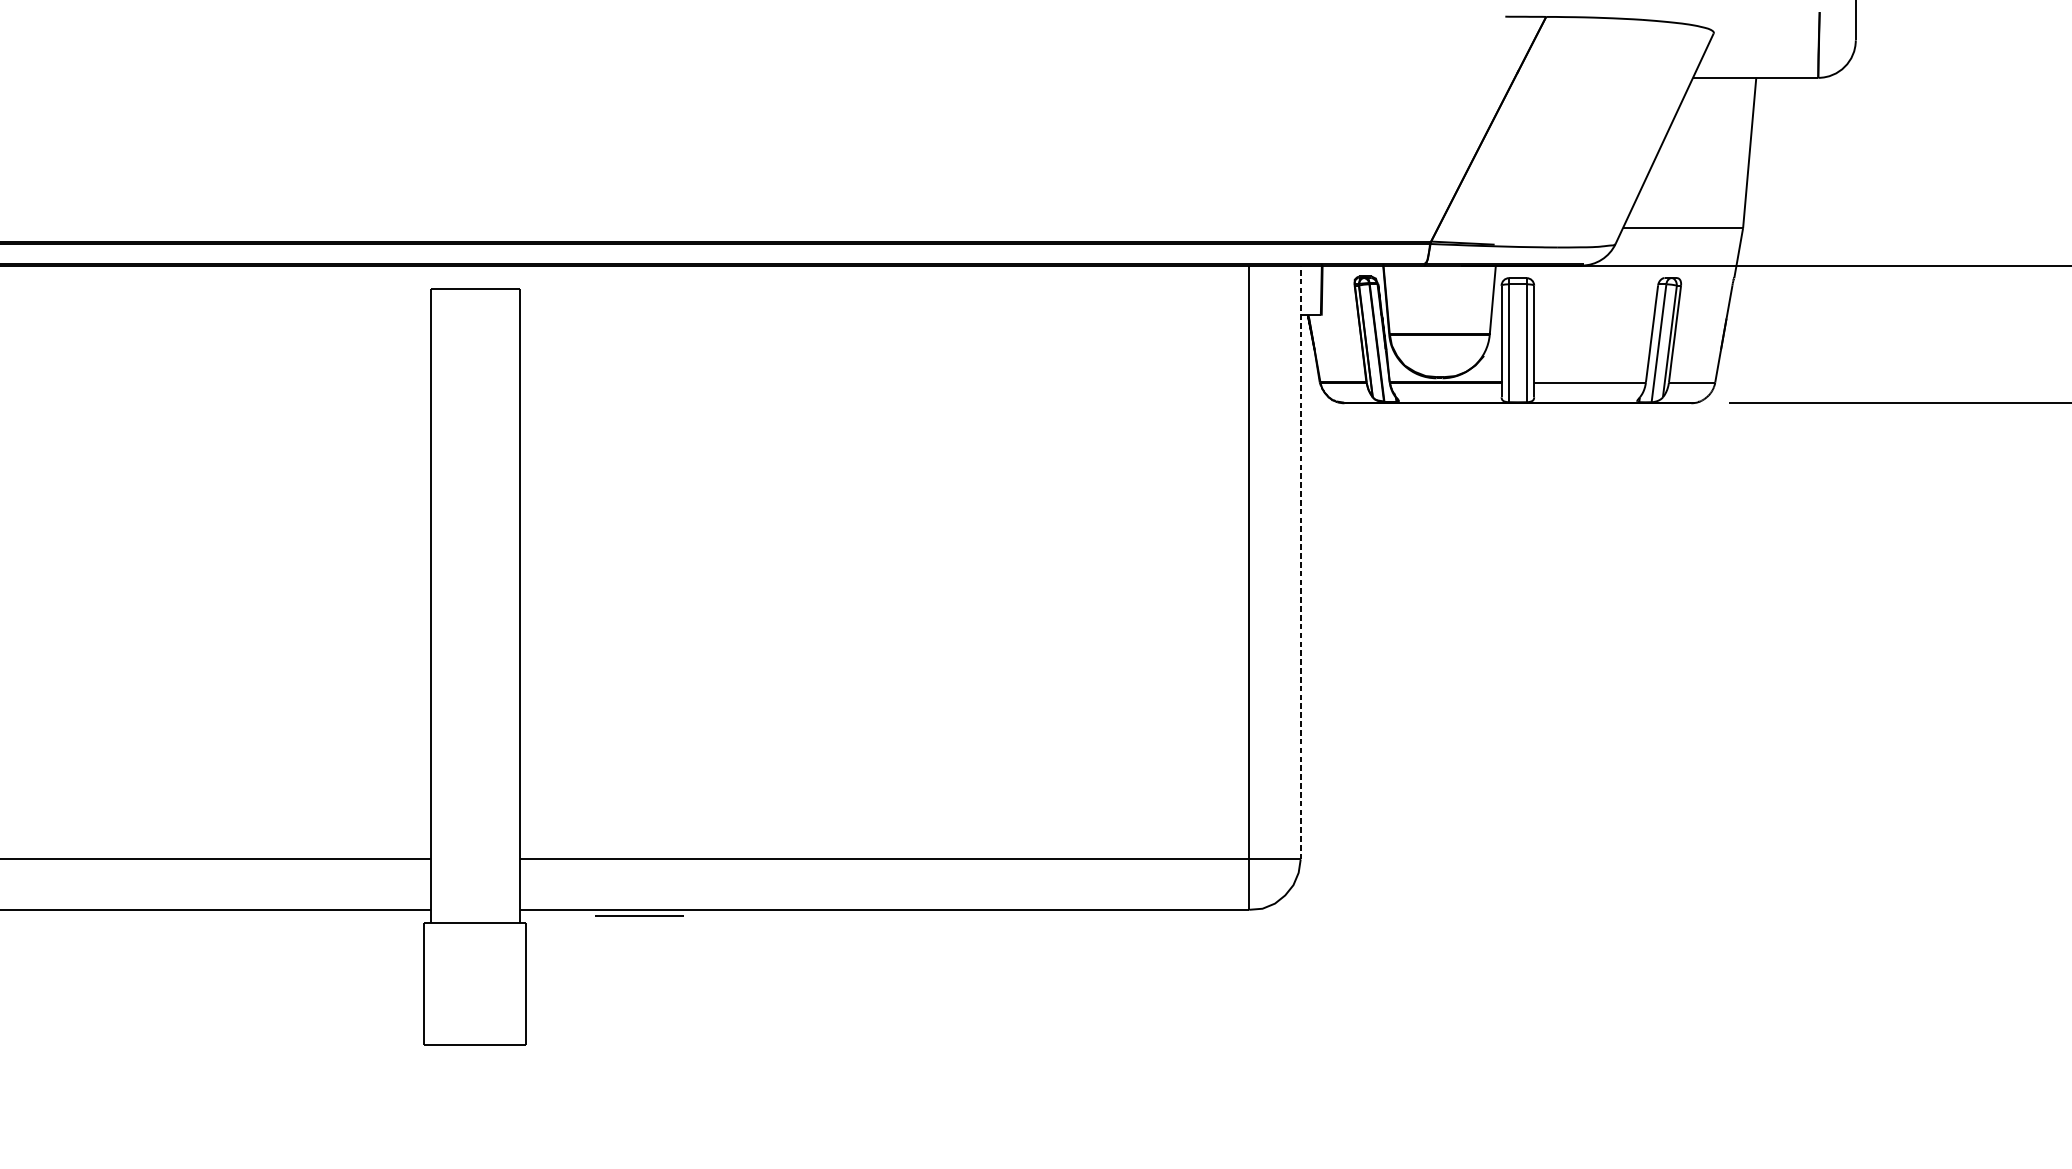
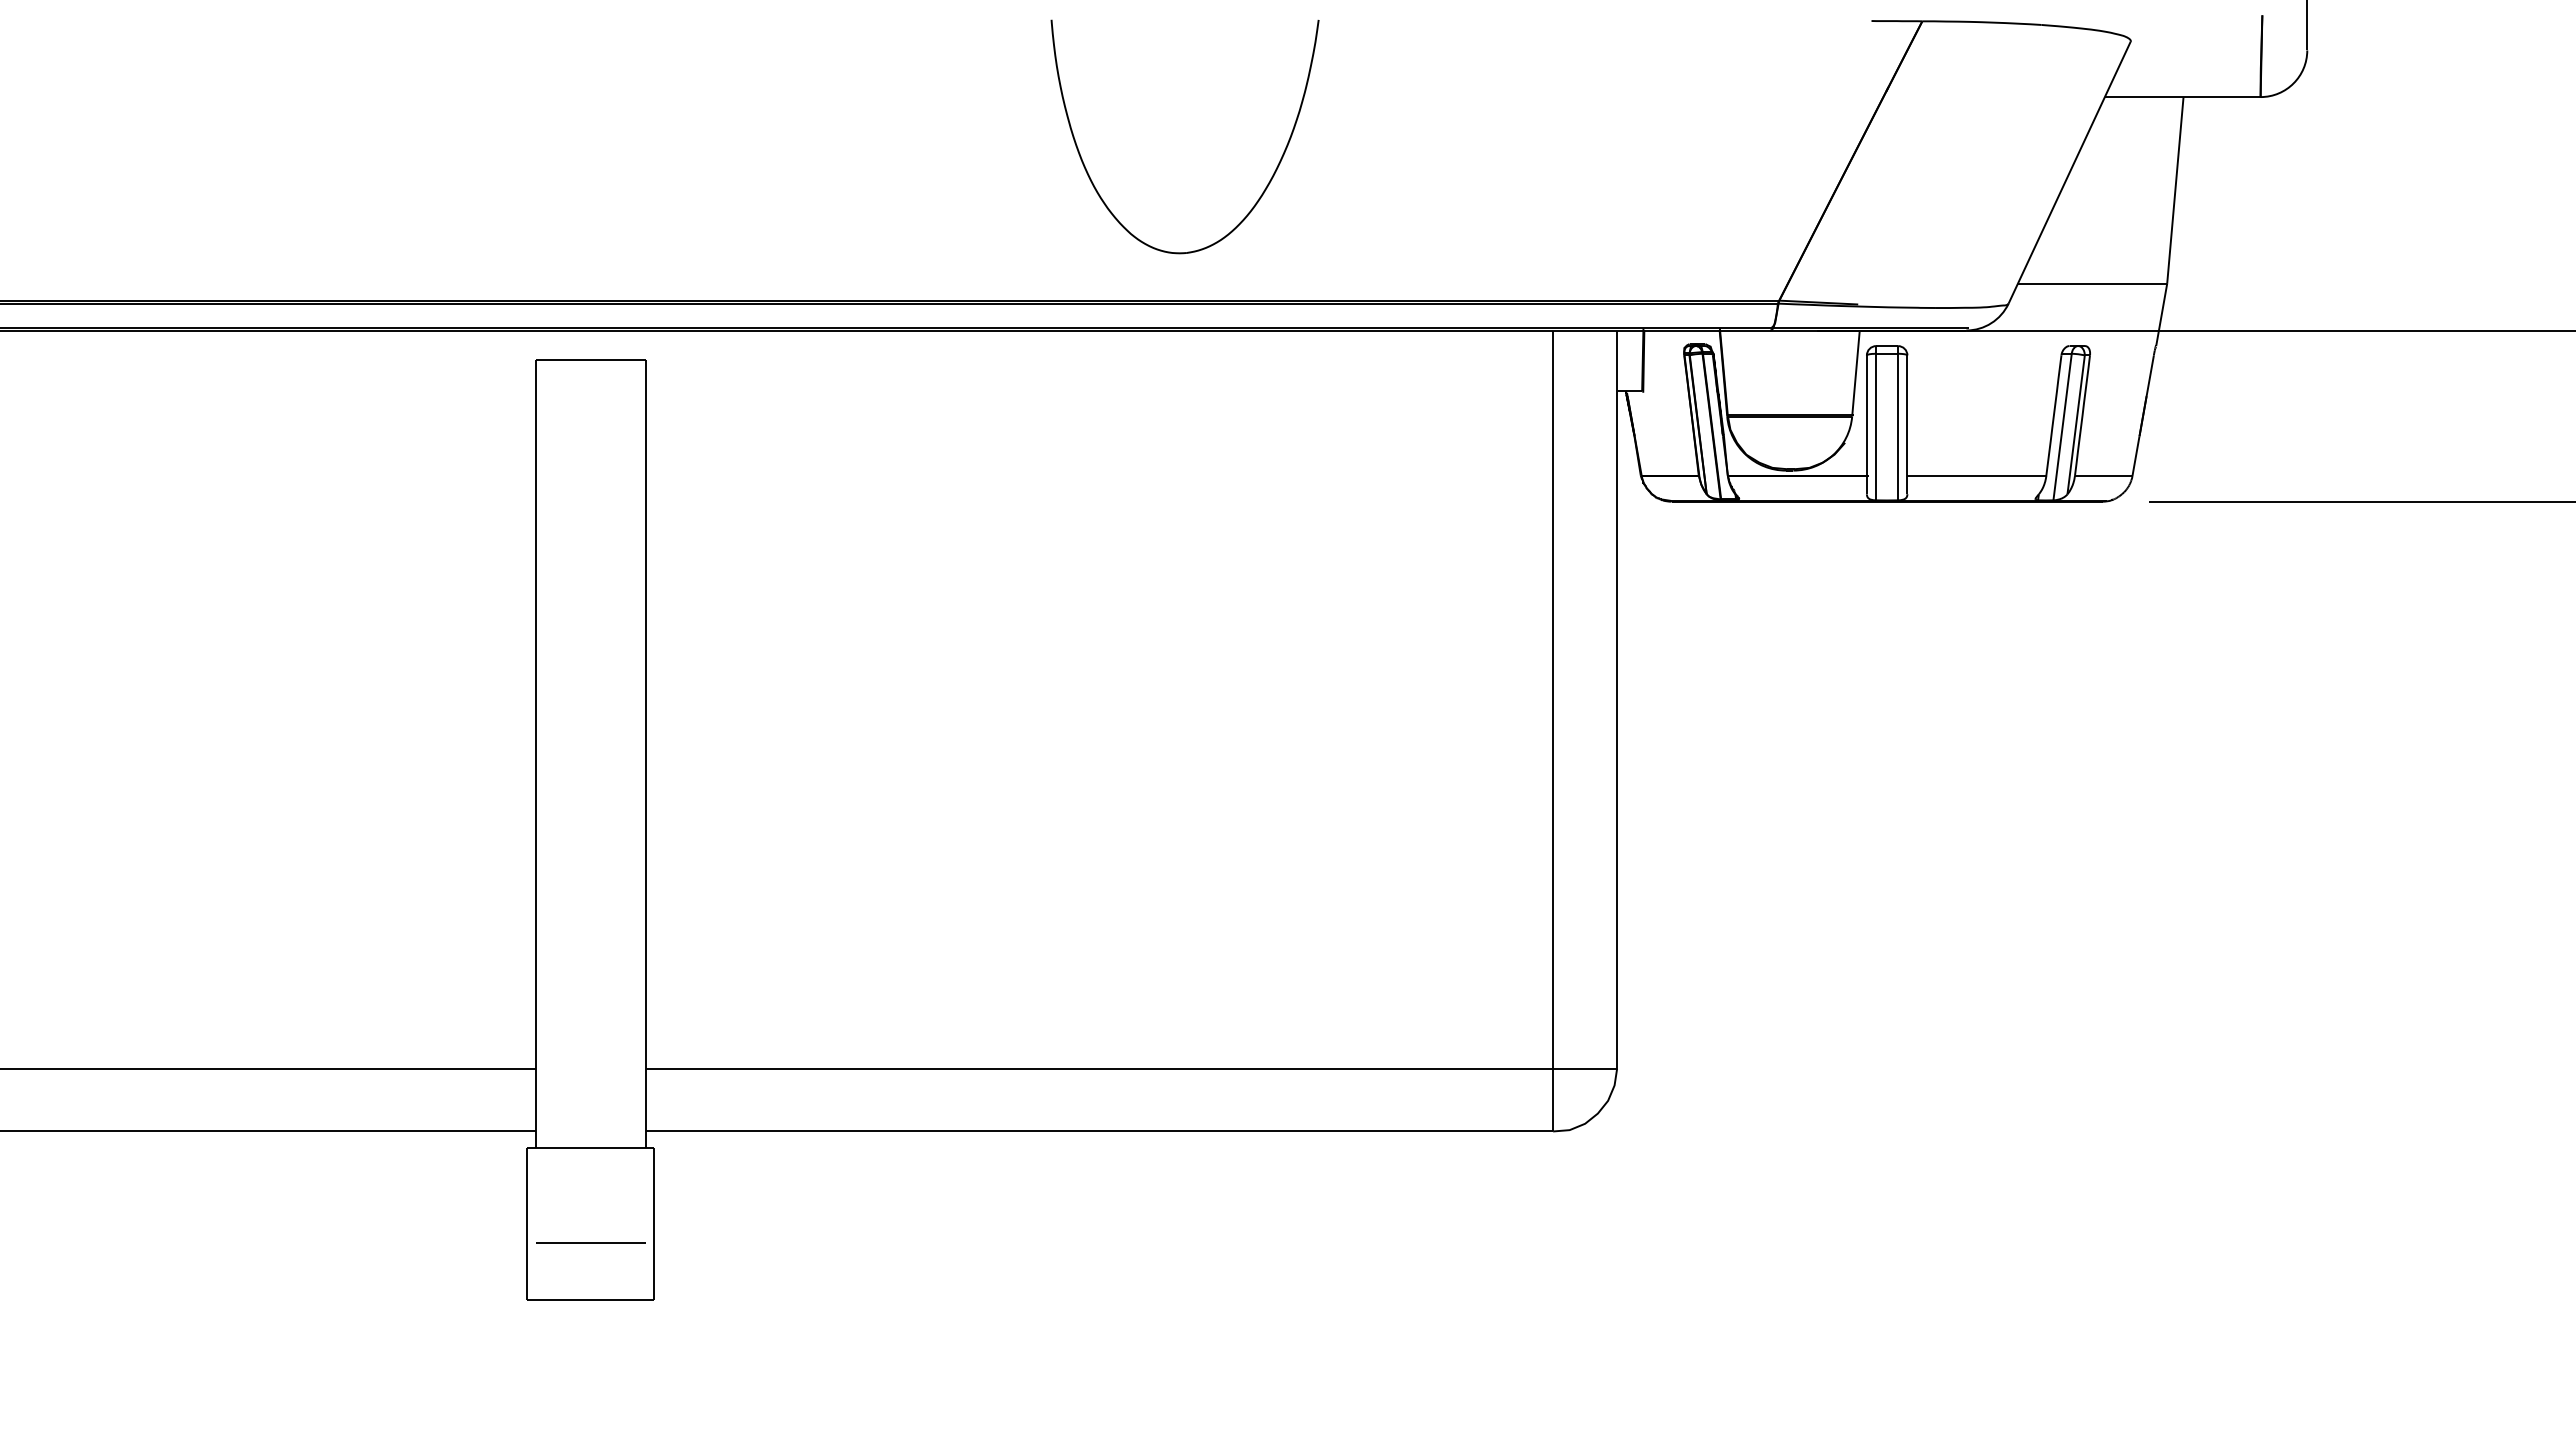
part: (1018, 148) -> (1266, 185), added
line: (1301, 562) -> (1617, 699), dashed -> solid
line: (639, 916) -> (590, 1242), moved

